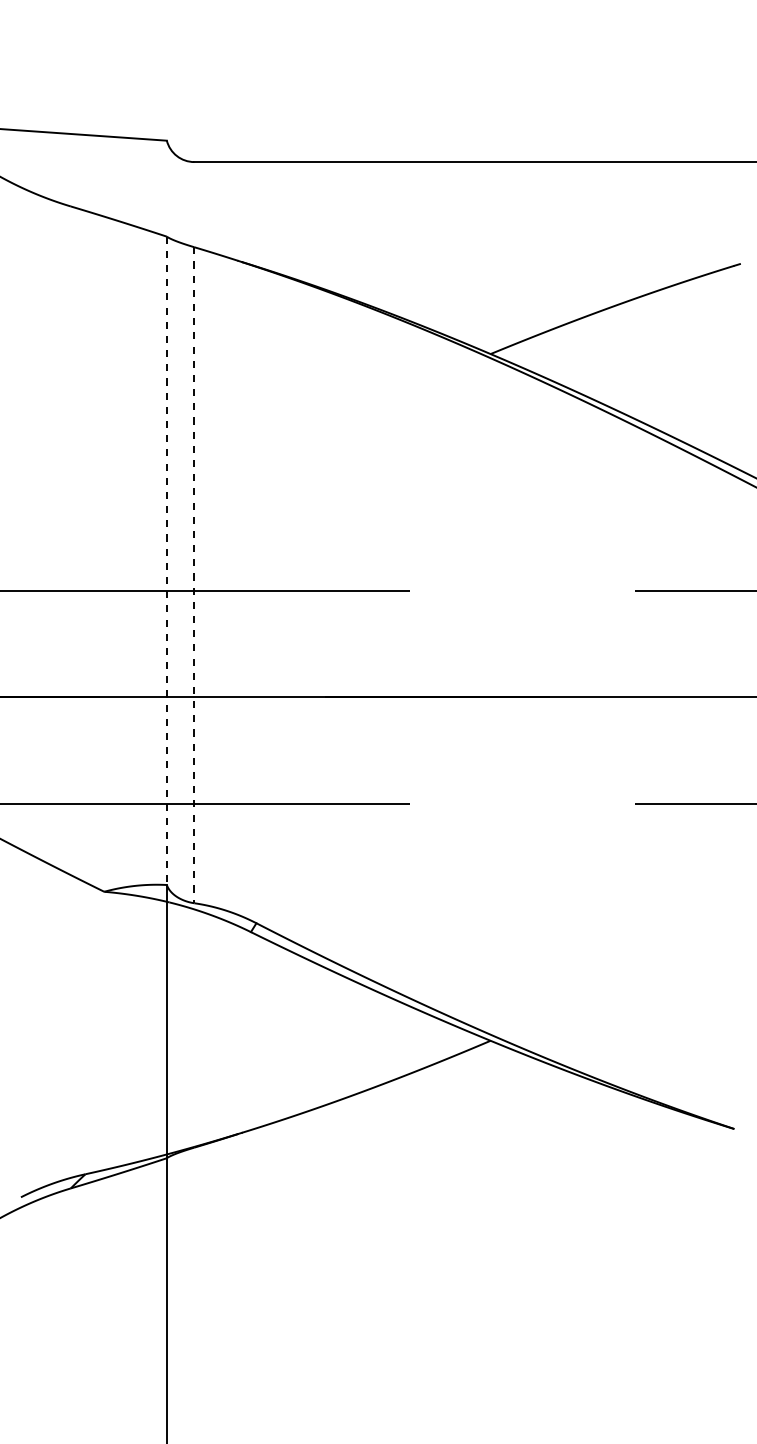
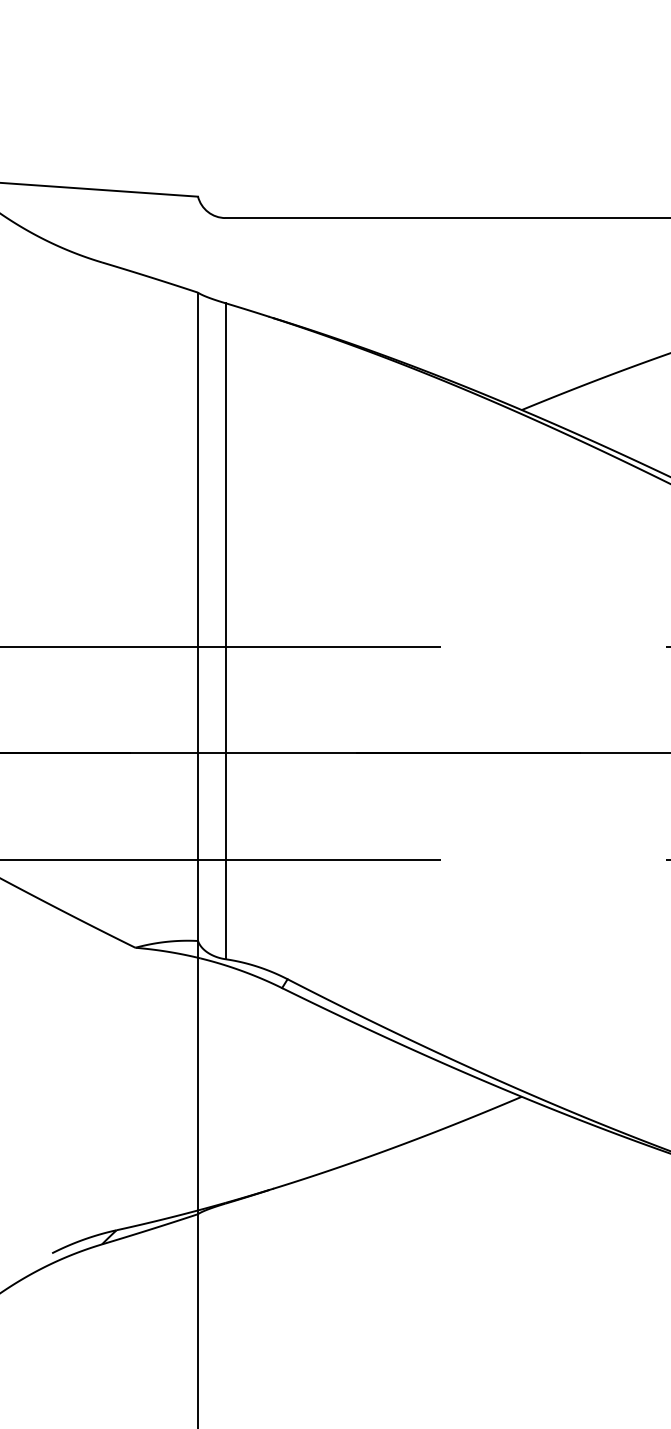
line: (166, 561) -> (197, 617), dashed -> solid
line: (194, 575) -> (225, 631), dashed -> solid

